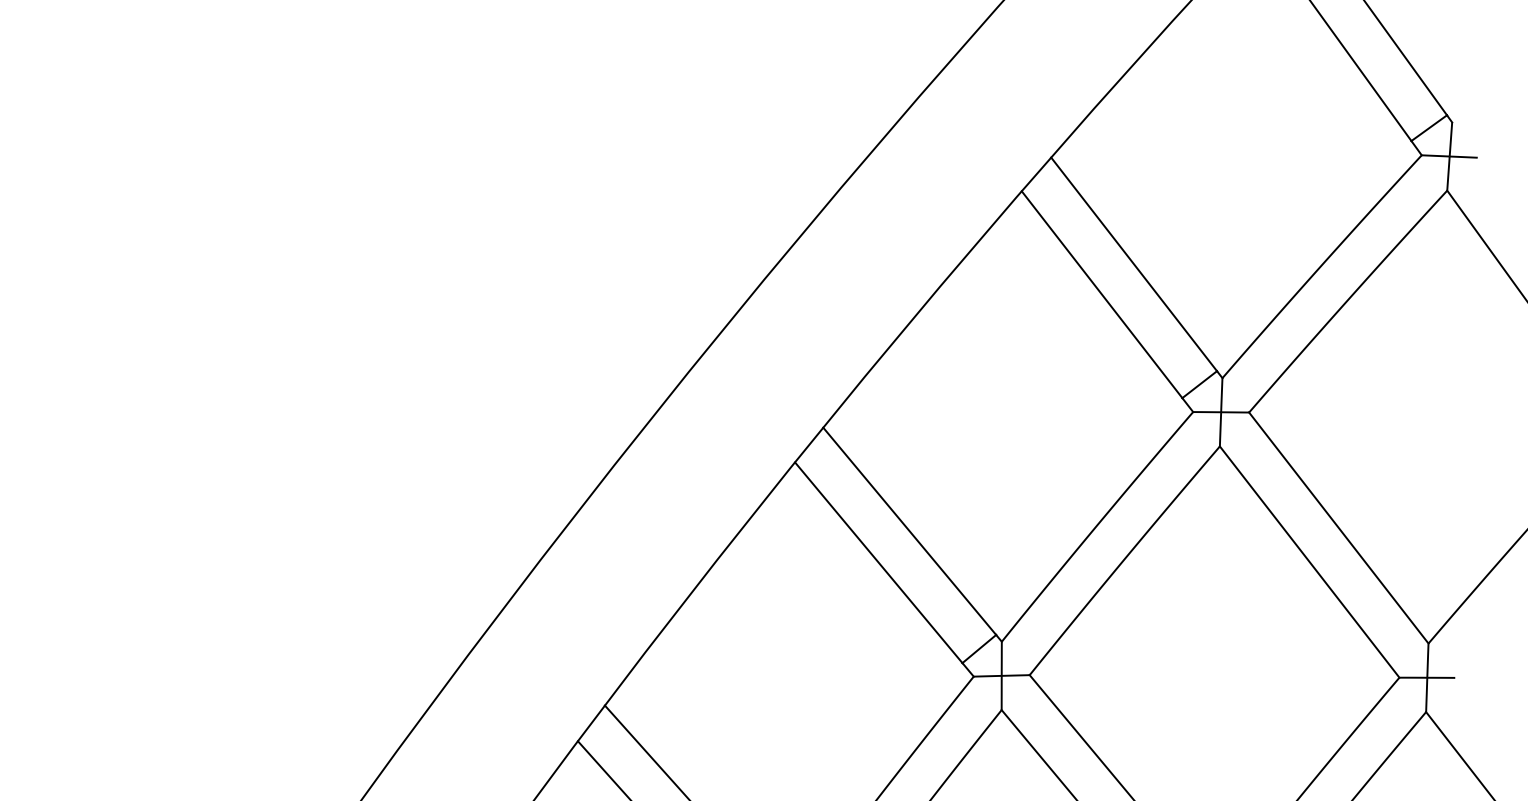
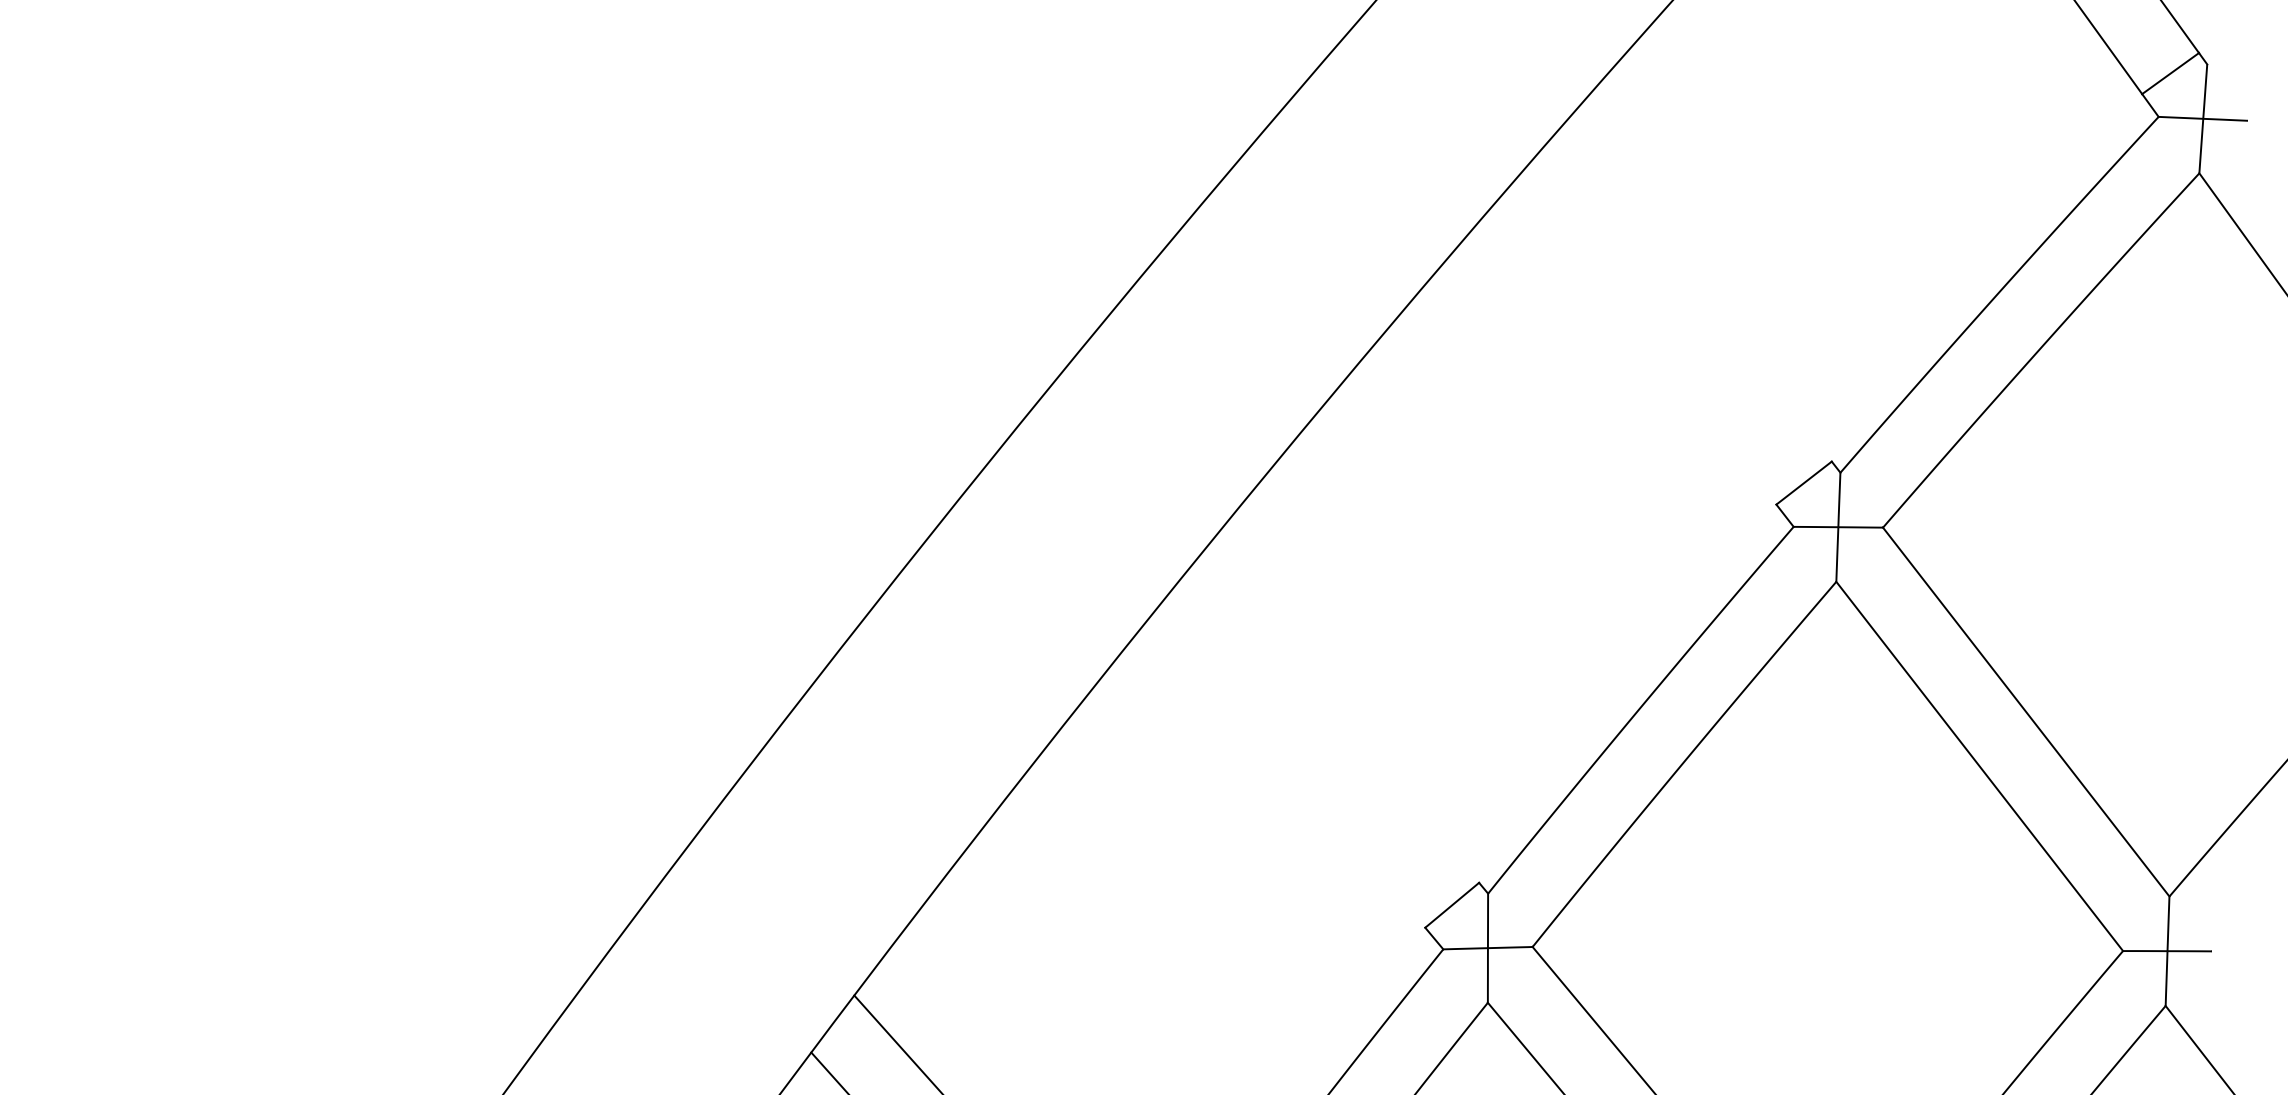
line: (1134, 264) -> (1699, 291), removed
line: (1101, 294) -> (1647, 339), removed
line: (909, 530) -> (1340, 716), removed
line: (878, 562) -> (1291, 767), removed

